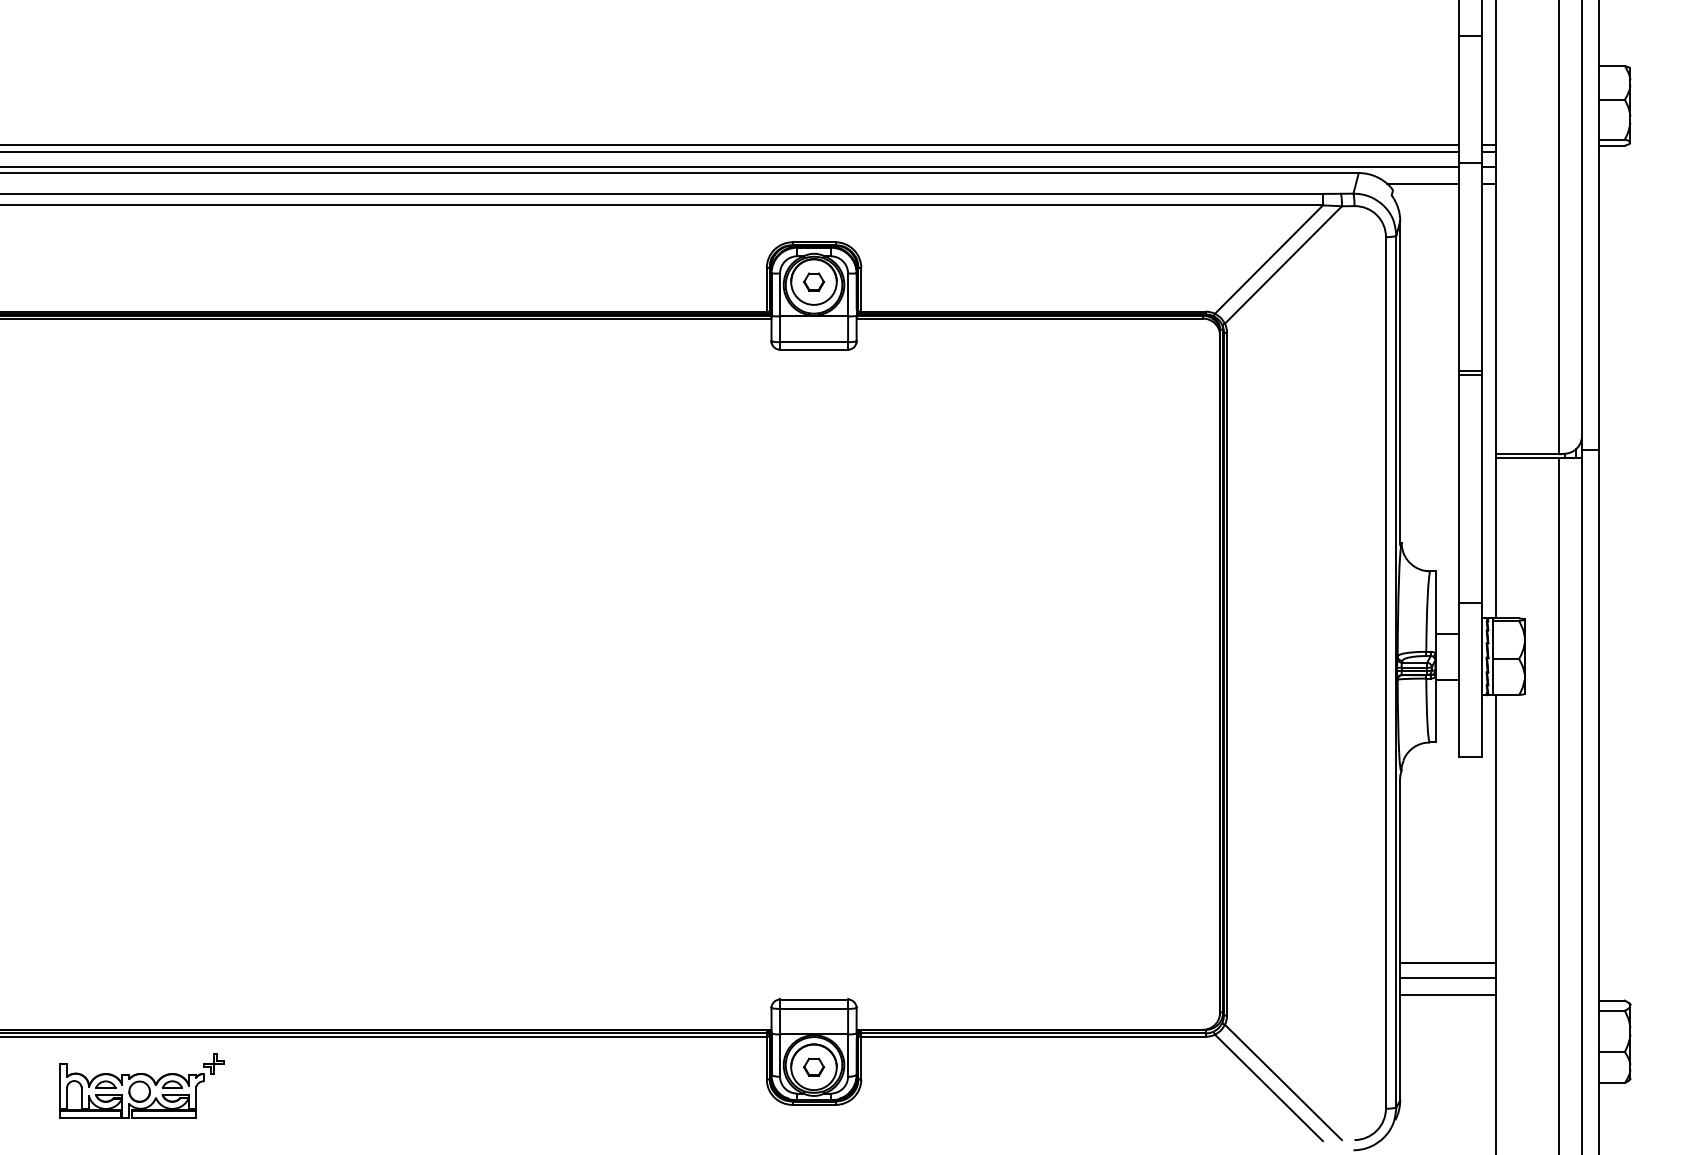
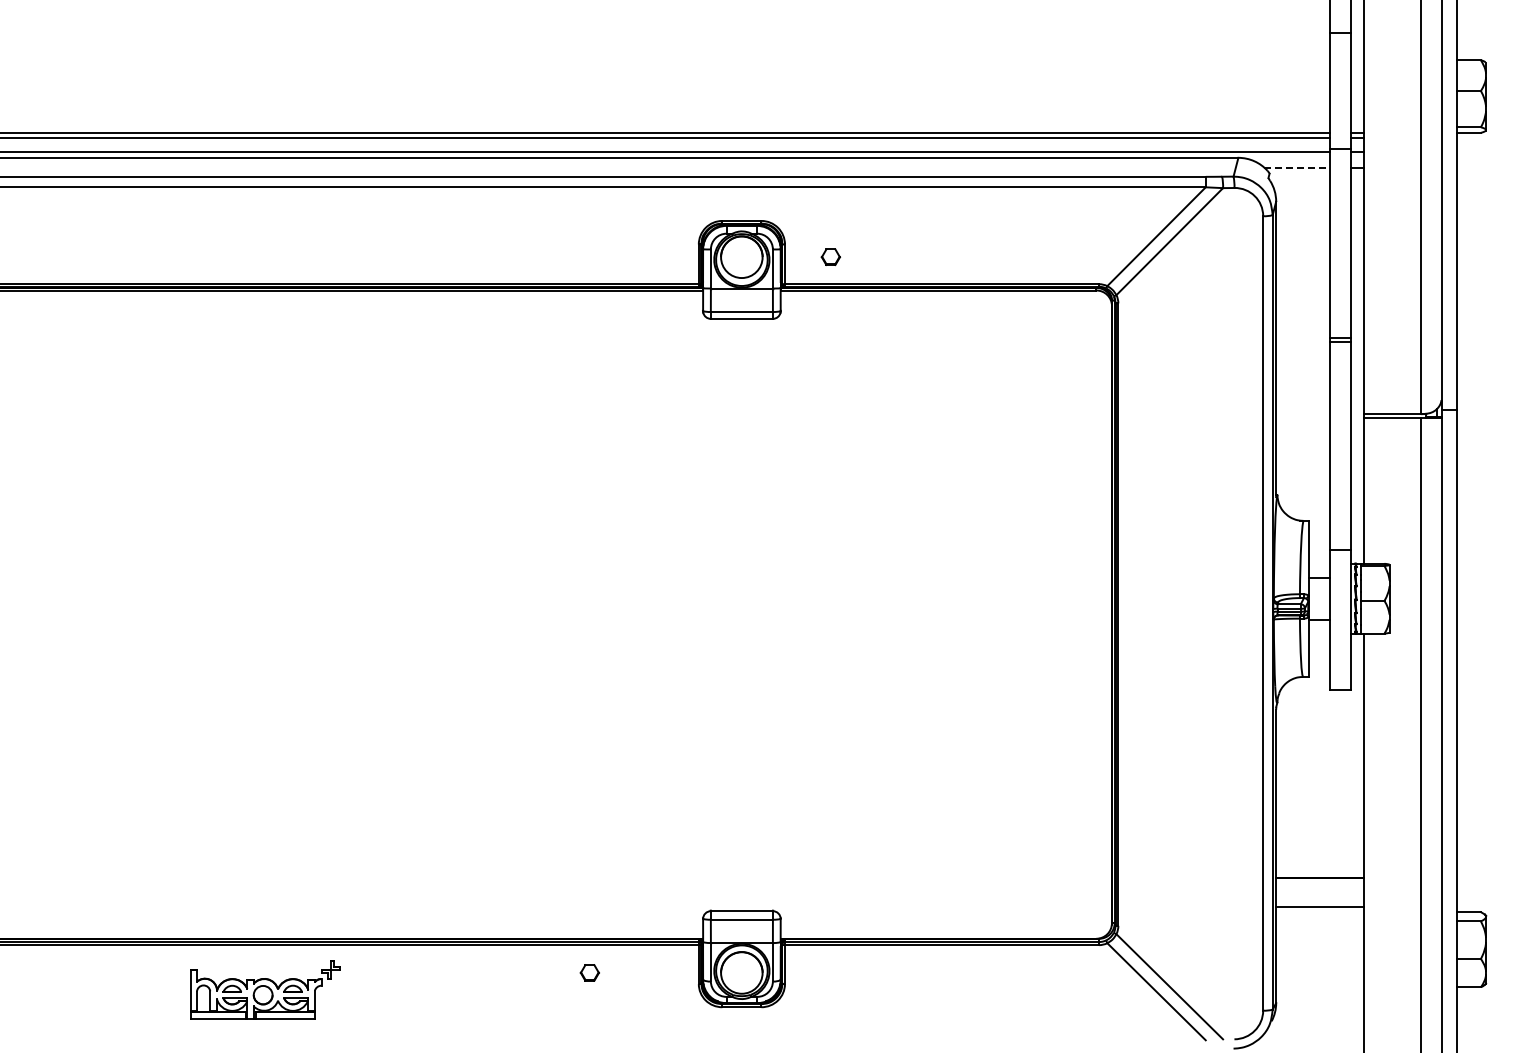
line: (1423, 183) -> (1297, 167), solid -> dashed
part: (813, 282) -> (830, 257), moved
line: (1447, 977) -> (1319, 891), removed
part: (813, 1066) -> (589, 972), moved
part: (142, 1085) -> (265, 989), moved

